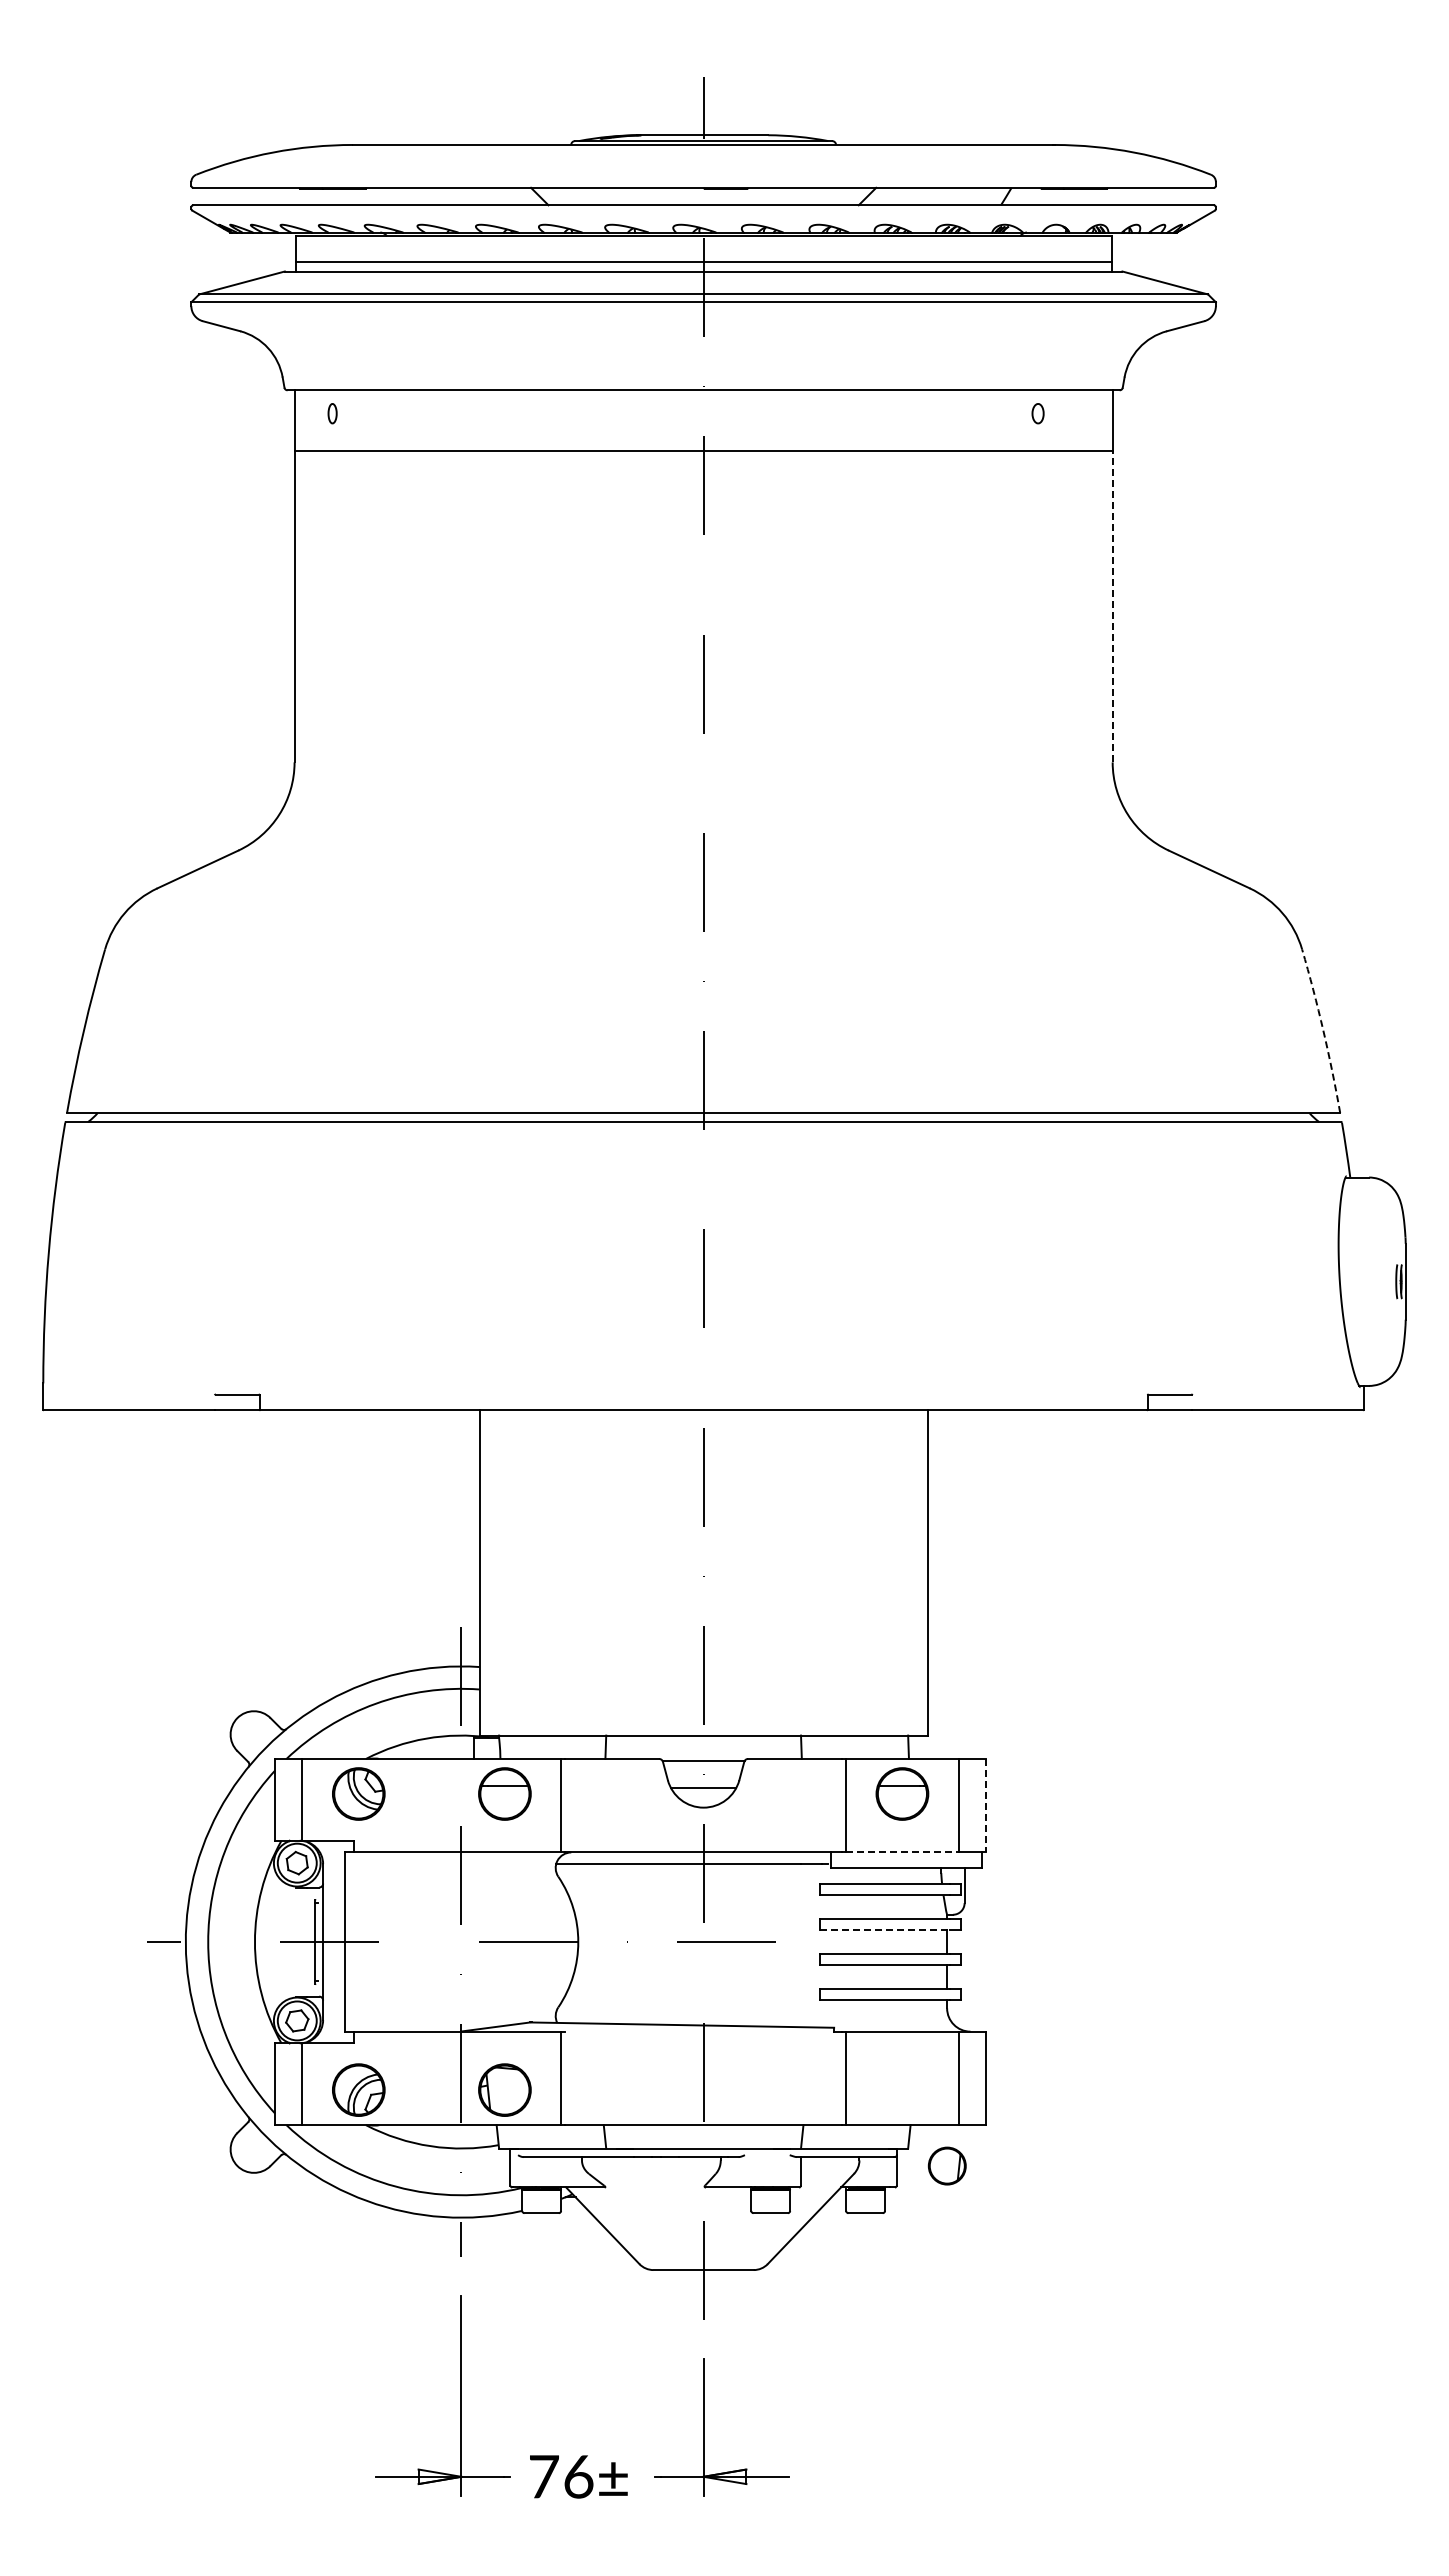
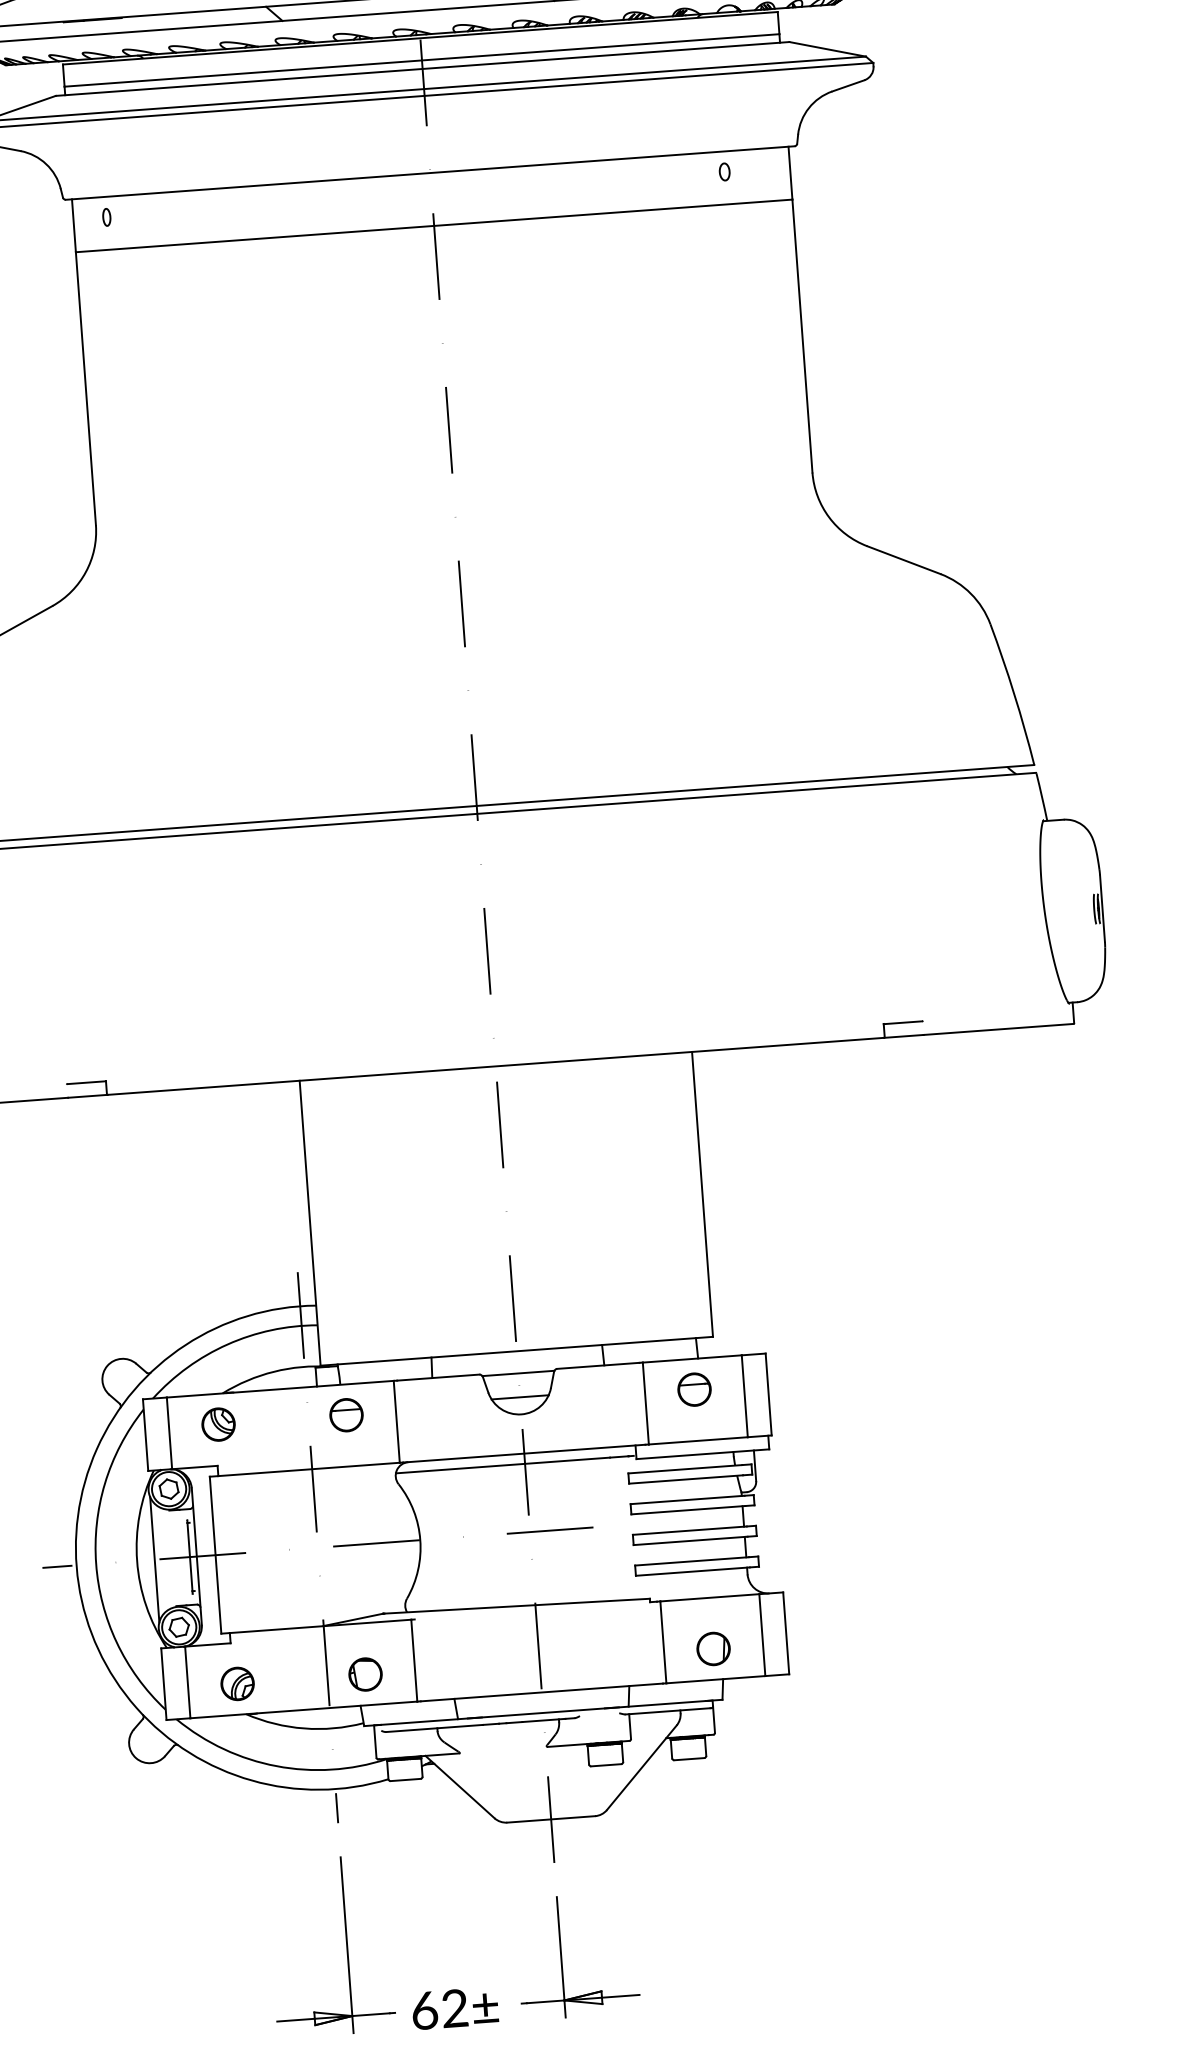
line: (1112, 606) -> (802, 336), dashed -> solid
arc: (1323, 1030) -> (1014, 693), dashed -> solid
part: (358, 1793) -> (218, 1424), size x0.71
part: (504, 1793) -> (346, 1414), size x0.71
part: (901, 1793) -> (693, 1389), size x0.71
line: (986, 1805) -> (769, 1394), dashed -> solid
line: (902, 1852) -> (698, 1440), dashed -> solid
line: (885, 1930) -> (688, 1510), dashed -> solid
line: (275, 1941) -> (155, 1559), added
part: (358, 2089) -> (237, 1683), size x0.71
part: (504, 2089) -> (365, 1674), size x0.71
part: (946, 2165) -> (712, 1648), moved
text: (561, 2476) -> (439, 2009), 76± -> 62±

